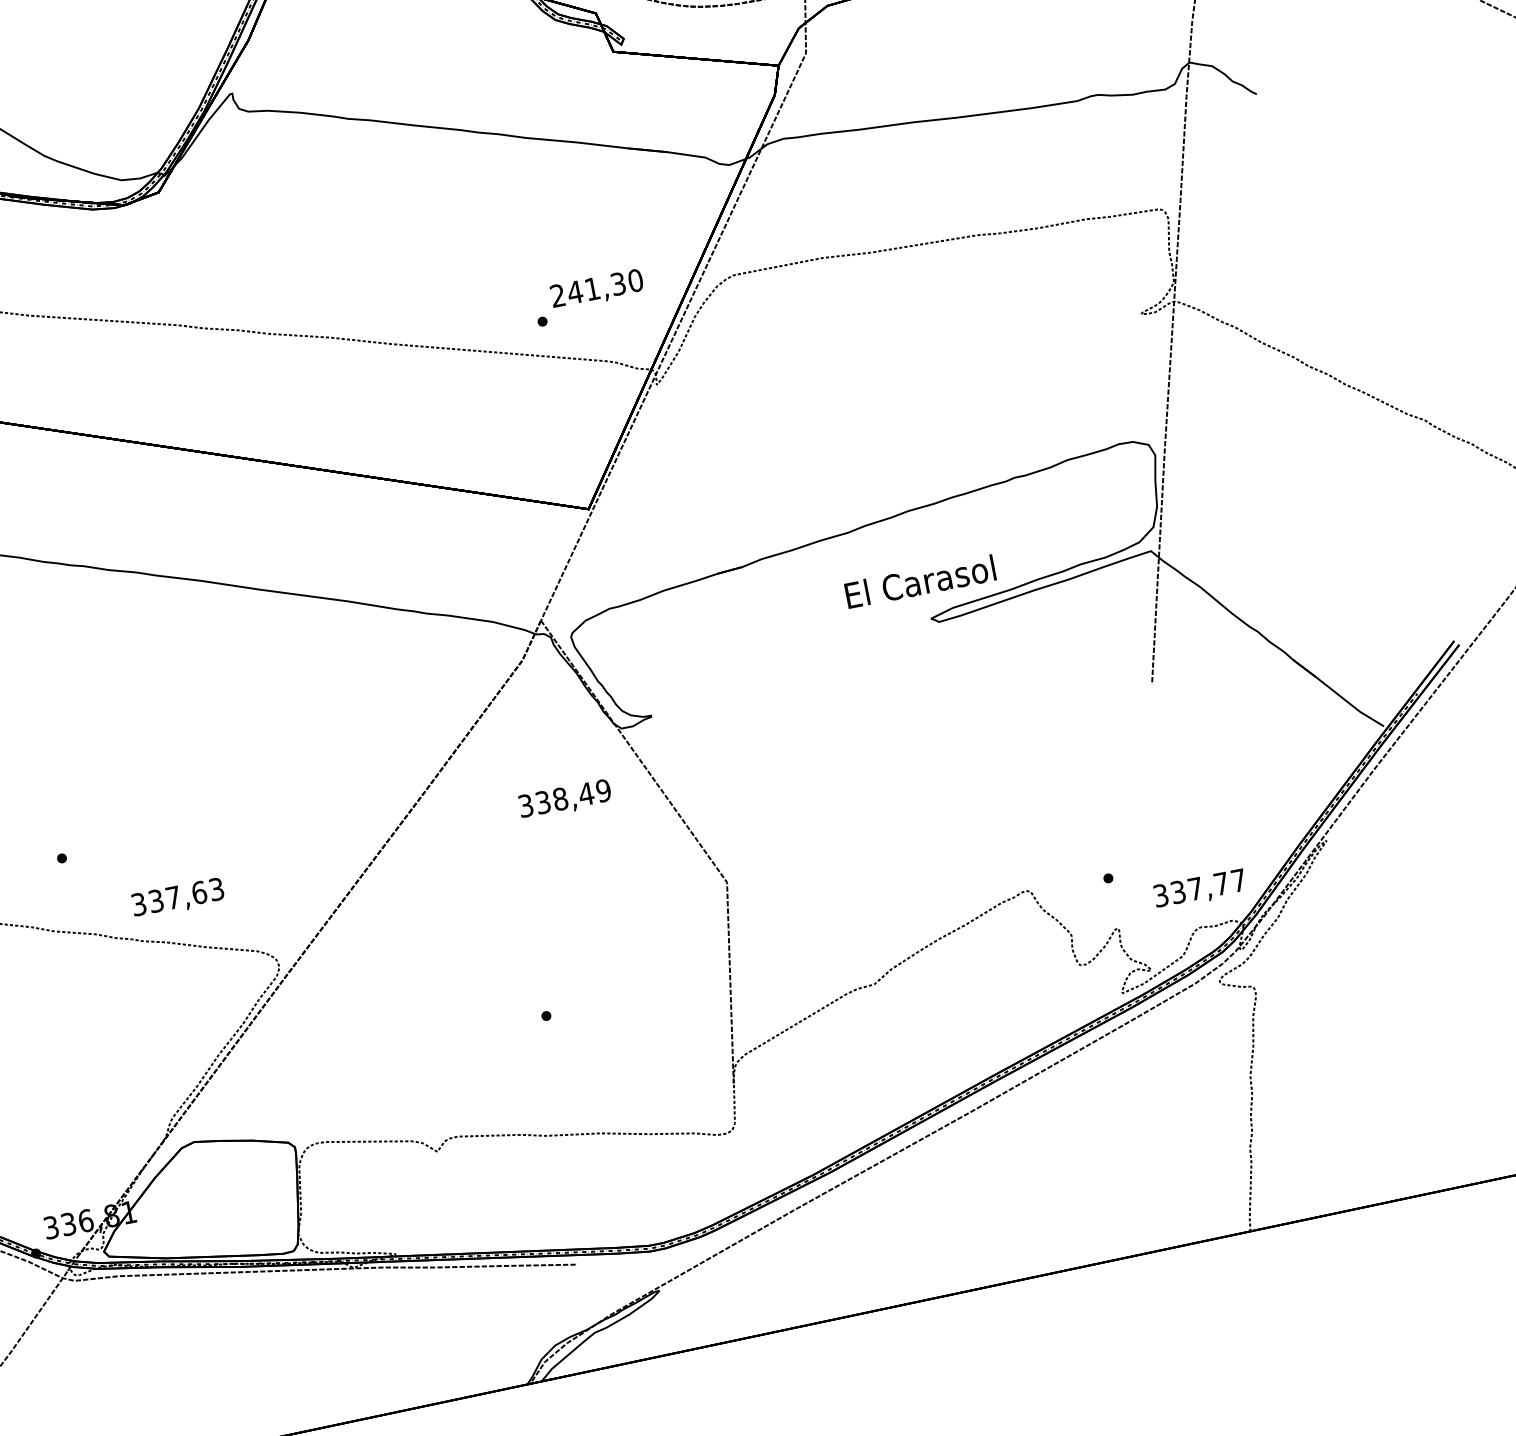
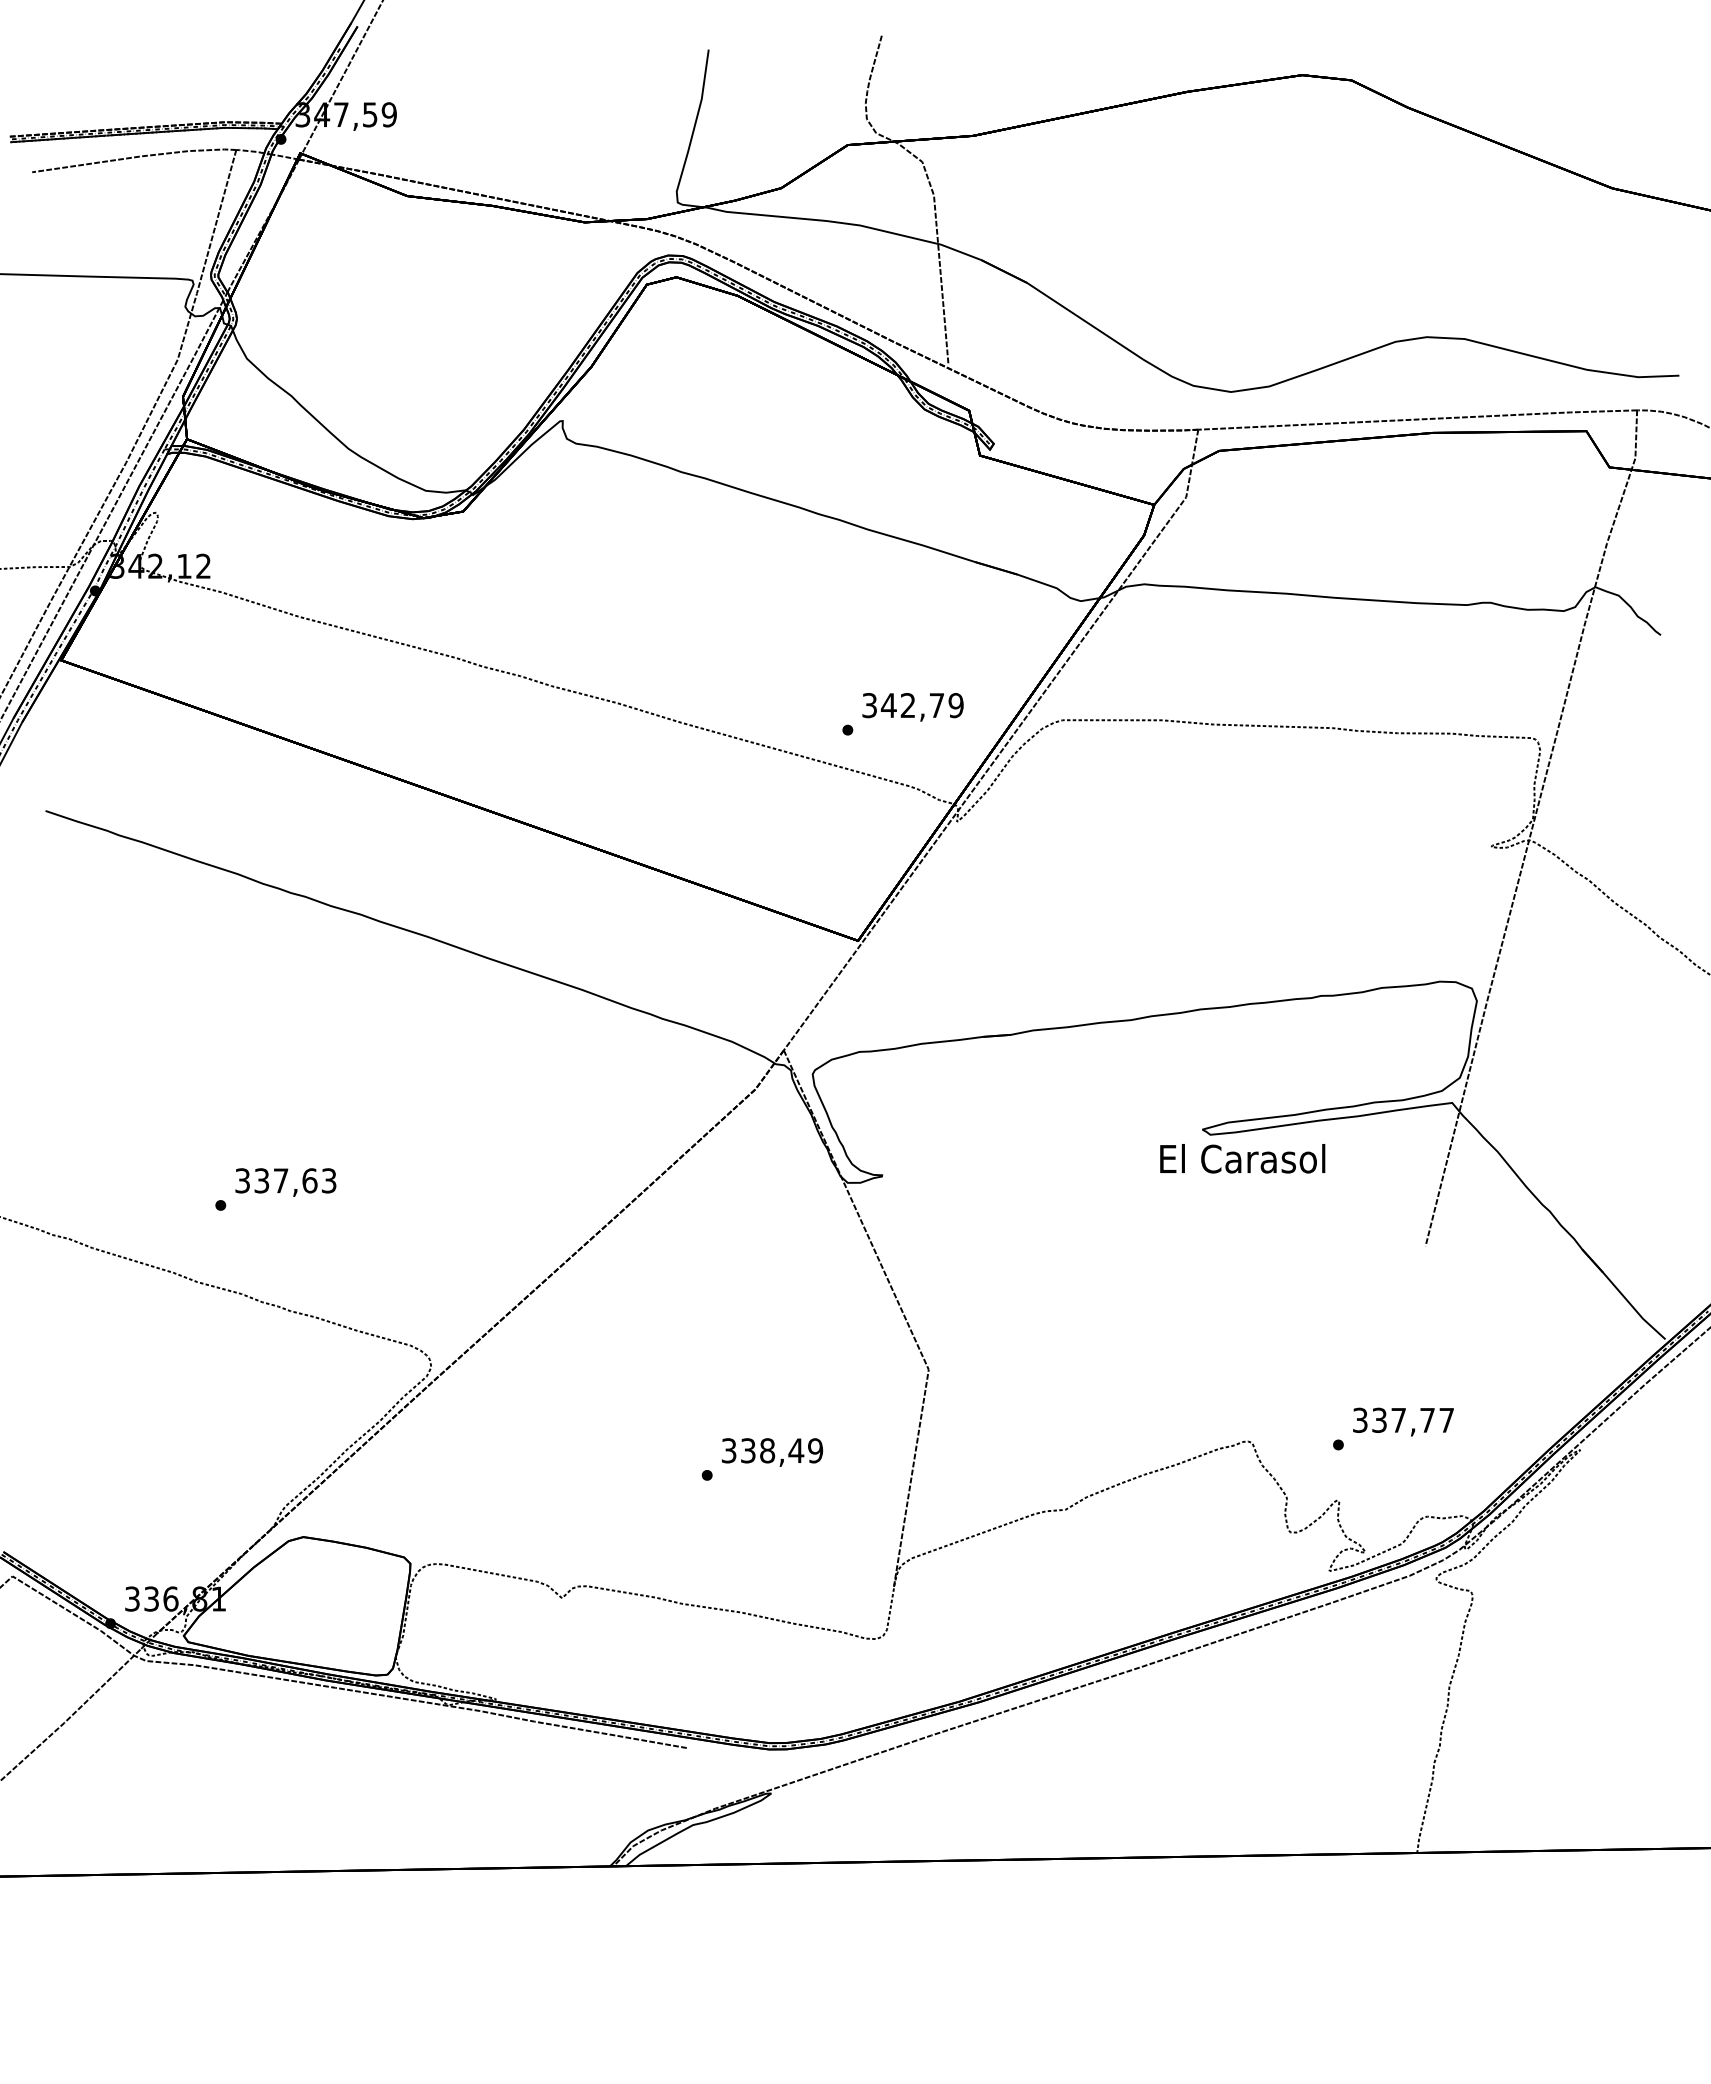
text: (596, 288) -> (912, 705), 241,30 -> 342,79
text: (920, 581) -> (1242, 1158), moved
text: (565, 799) -> (772, 1452), moved
text: (1200, 889) -> (1403, 1421), moved
text: (177, 898) -> (285, 1182), moved

